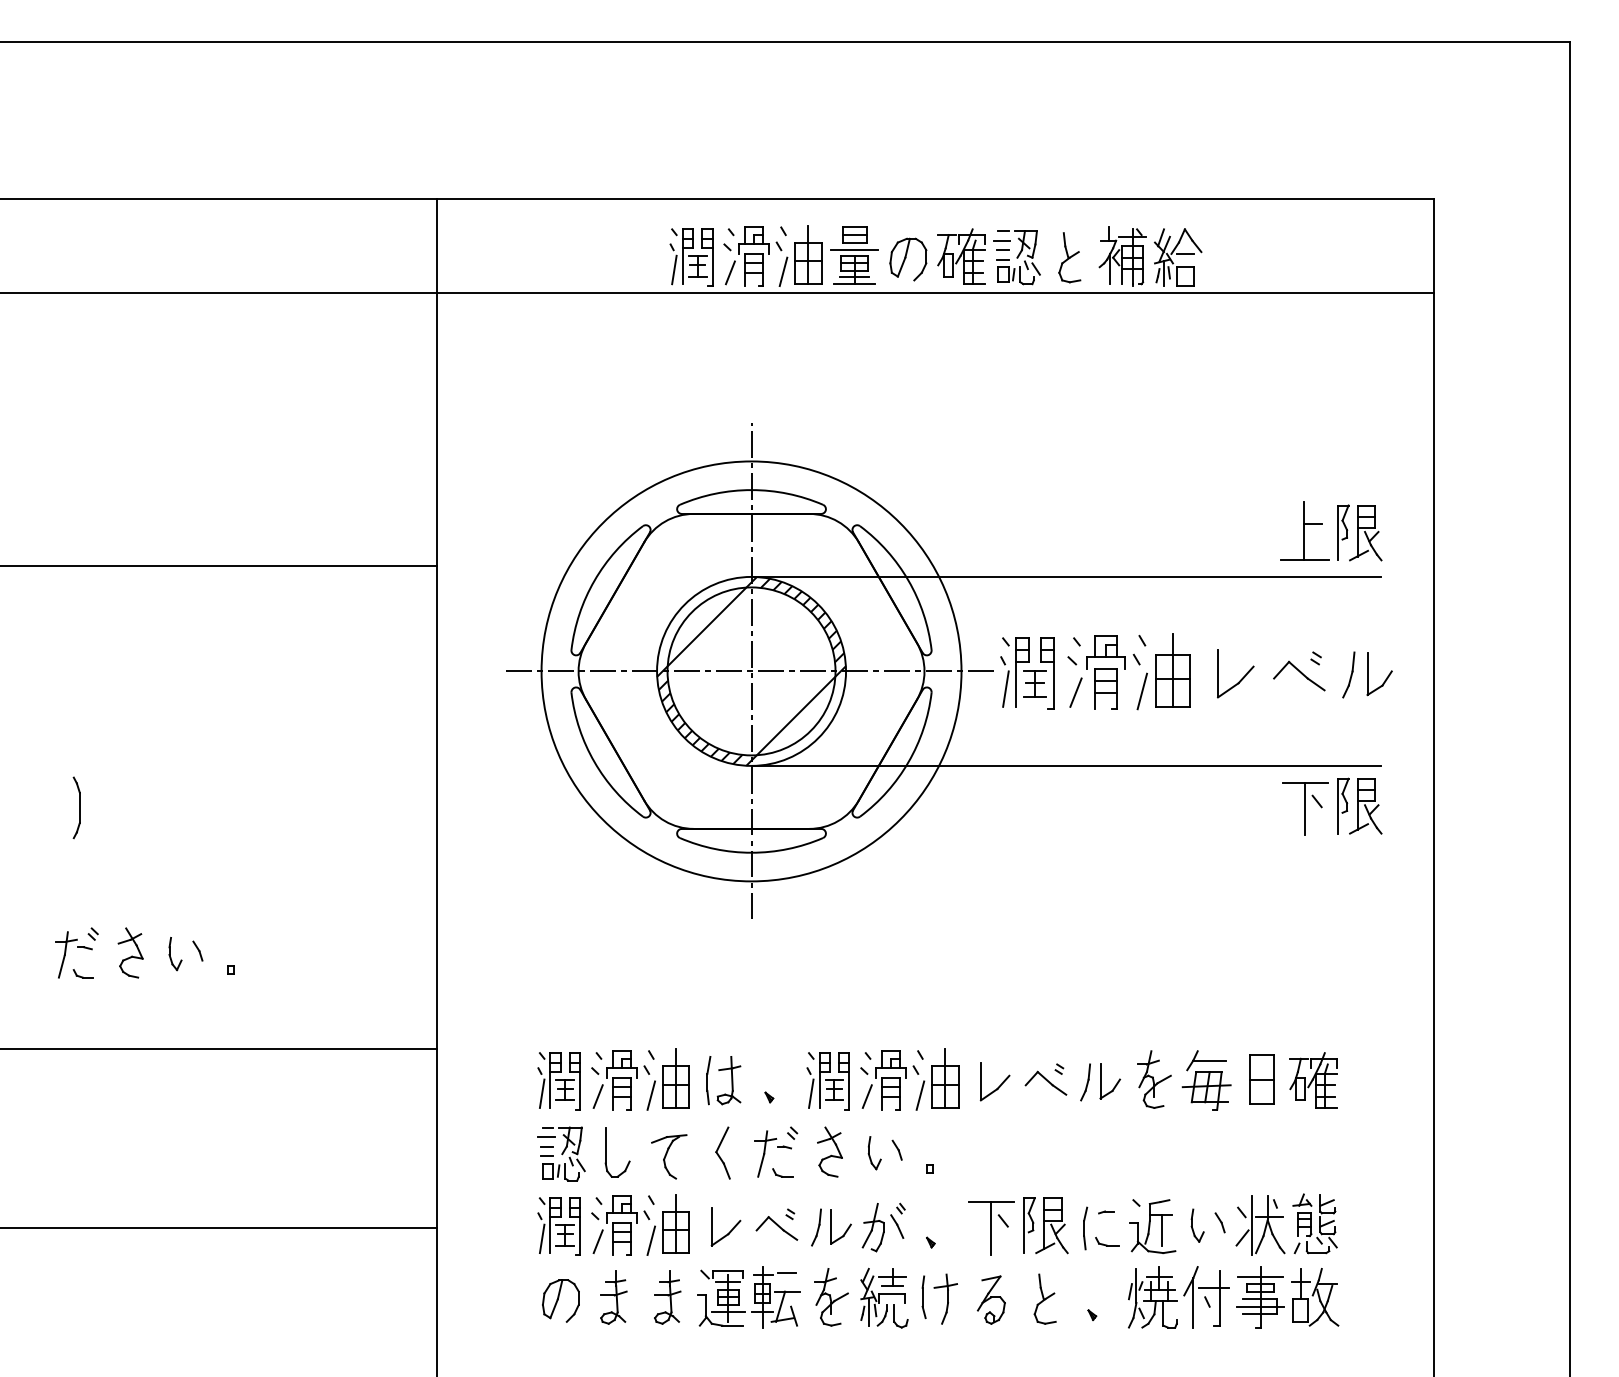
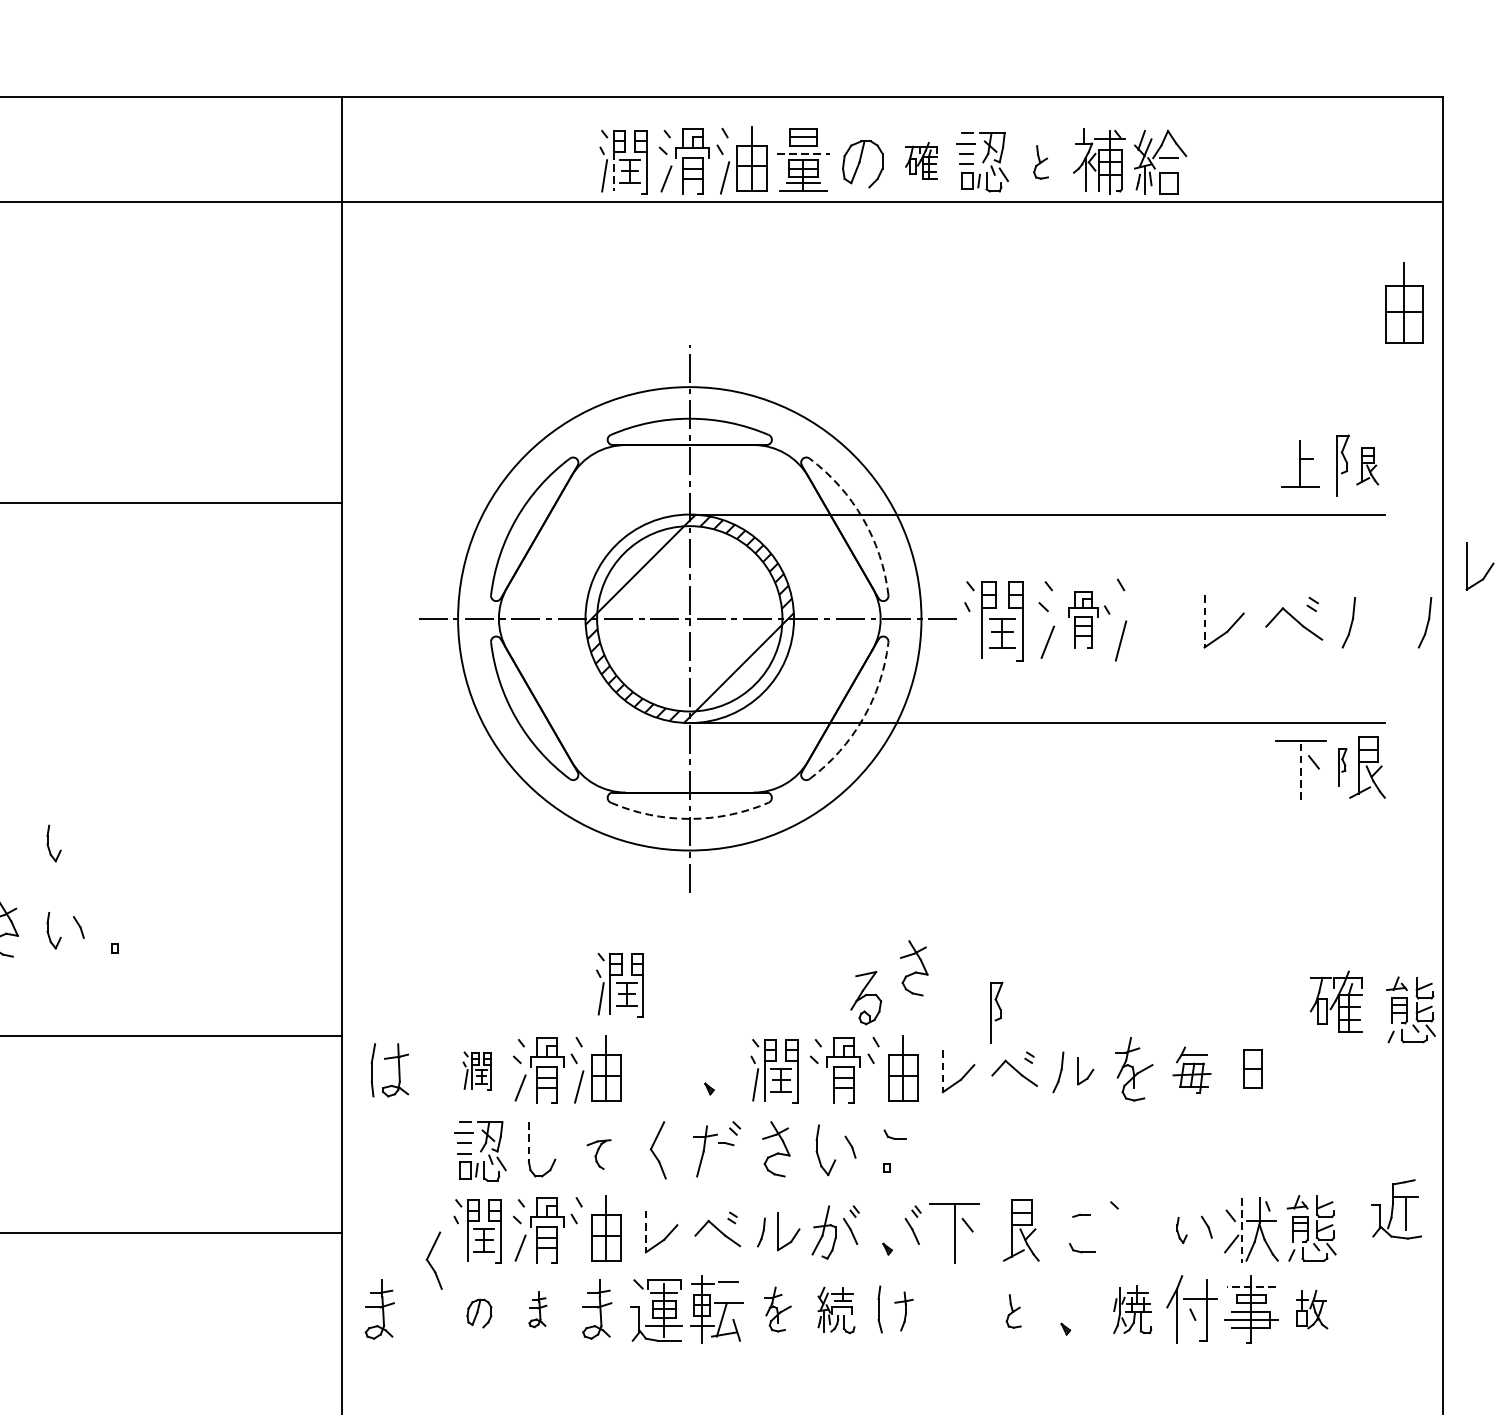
line: (854, 250) -> (803, 154), solid -> dashed
part: (961, 256) -> (921, 160), size x0.6
part: (1069, 257) -> (1040, 162), size x0.6
line: (682, 266) -> (613, 171), solid -> dashed
part: (1304, 530) -> (1299, 463), size x0.7
part: (1365, 533) -> (1367, 466), size x0.6
arc: (908, 580) -> (862, 518), solid -> dashed
part: (1172, 670) -> (1403, 303), moved
part: (1113, 672) -> (1089, 620), size x0.7
line: (1218, 673) -> (1205, 621), solid -> dashed
part: (1417, 674) -> (1424, 622), added
part: (1386, 677) -> (1487, 570), moved
line: (1005, 688) -> (970, 637), removed
arc: (908, 762) -> (862, 719), solid -> dashed
part: (1343, 805) -> (1343, 766), size x0.6
line: (1305, 808) -> (1301, 770), solid -> dashed
arc: (751, 852) -> (689, 818), solid -> dashed
part: (175, 875) -> (54, 844), added
part: (954, 987) -> (913, 967), added
part: (687, 1003) -> (619, 985), added
part: (1404, 1025) -> (1410, 1009), added
part: (1261, 1079) -> (1252, 1069), size x0.7
part: (731, 1080) -> (398, 1070), moved
part: (1206, 1080) -> (1191, 1070), size x0.7
part: (1313, 1080) -> (1336, 1001), moved
part: (558, 1081) -> (476, 1071), size x0.6
line: (980, 1081) -> (942, 1071), solid -> dashed
part: (1110, 1081) -> (1085, 1071), size x0.7
line: (920, 1095) -> (876, 1086), removed
line: (866, 1096) -> (816, 1087), removed
line: (605, 1145) -> (528, 1141), solid -> dashed
part: (874, 1153) -> (825, 1150), size x1.4
part: (669, 1156) -> (599, 1154), size x0.6
part: (782, 1172) -> (894, 1134), moved
part: (953, 1220) -> (912, 1224), added
part: (1029, 1225) -> (996, 1012), moved
part: (1197, 1225) -> (1181, 1230), size x0.7
line: (711, 1226) -> (645, 1231), solid -> dashed
part: (1152, 1226) -> (1395, 1209), moved
line: (1251, 1226) -> (1241, 1231), solid -> dashed
part: (816, 1227) -> (761, 1232), size x0.7
part: (1085, 1228) -> (1058, 1233), removed
line: (541, 1238) -> (457, 1244), removed
line: (651, 1240) -> (579, 1246), removed
part: (519, 1252) -> (433, 1260), added
line: (1260, 1276) -> (1251, 1286), solid -> dashed
part: (470, 1297) -> (379, 1309), added
part: (613, 1297) -> (537, 1309), size x0.6
part: (831, 1297) -> (778, 1309), size x0.7
part: (884, 1297) -> (836, 1309), size x0.7
part: (1152, 1297) -> (1132, 1309), size x0.7
part: (1315, 1297) -> (1312, 1309), size x0.6
part: (945, 1298) -> (903, 1310), size x0.7
part: (1044, 1298) -> (1013, 1310), size x0.6
part: (990, 1299) -> (865, 997), moved
part: (560, 1300) -> (478, 1313), size x0.6

